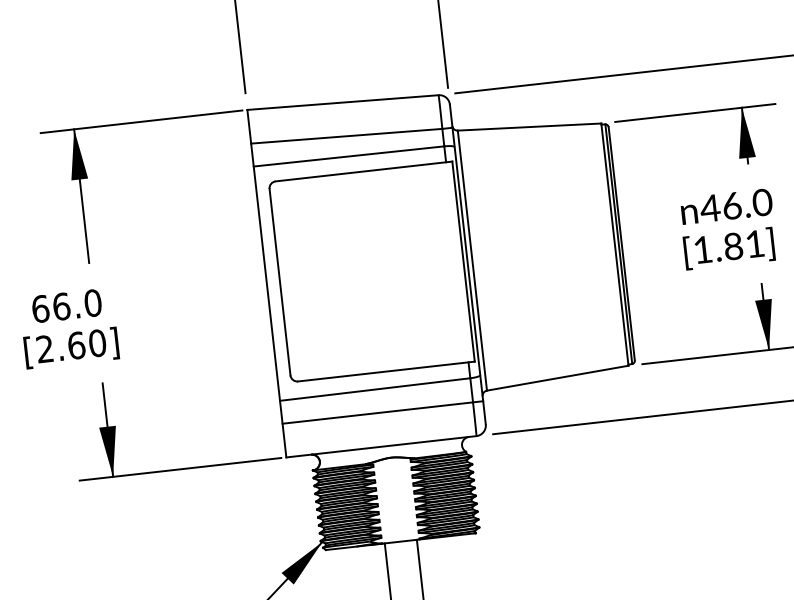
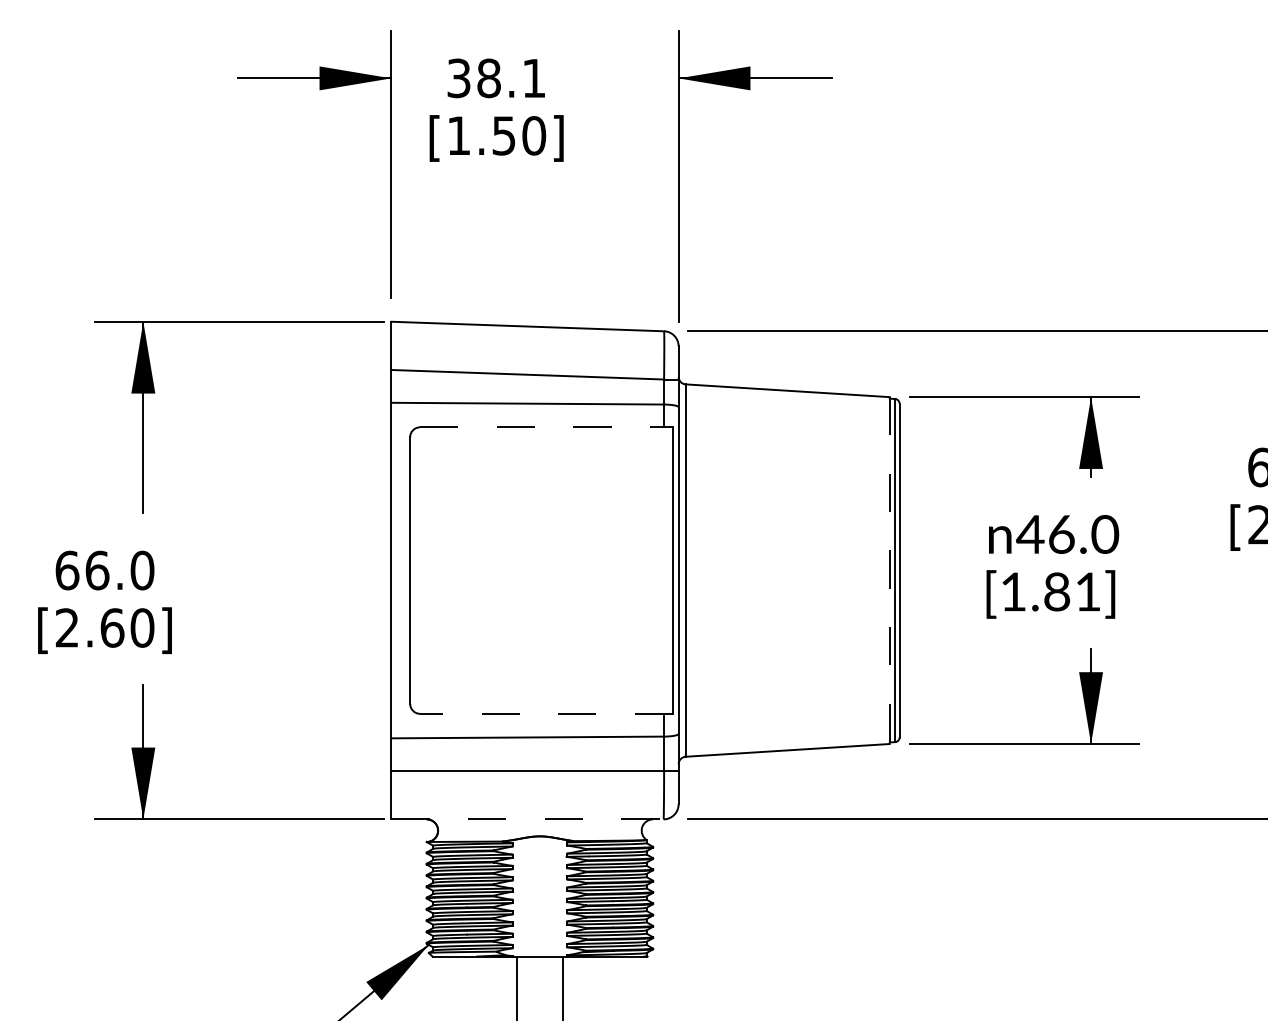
line: (364, 171) -> (547, 427), solid -> dashed
line: (614, 245) -> (889, 571), solid -> dashed
line: (386, 371) -> (546, 713), solid -> dashed
line: (381, 446) -> (527, 819), solid -> dashed

